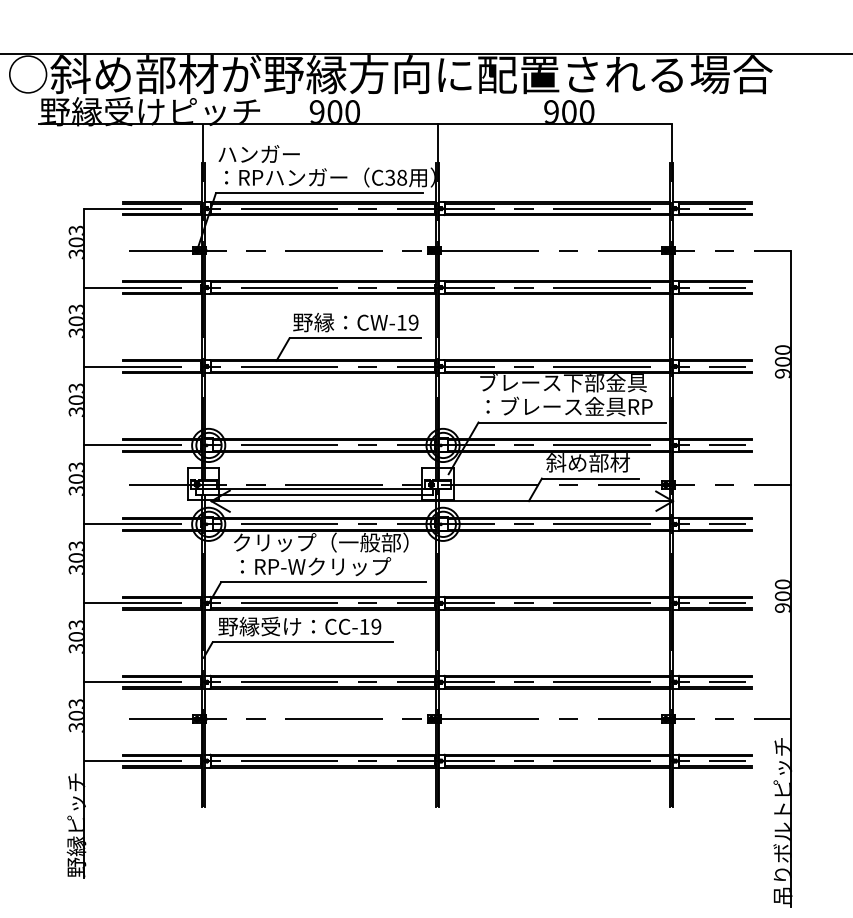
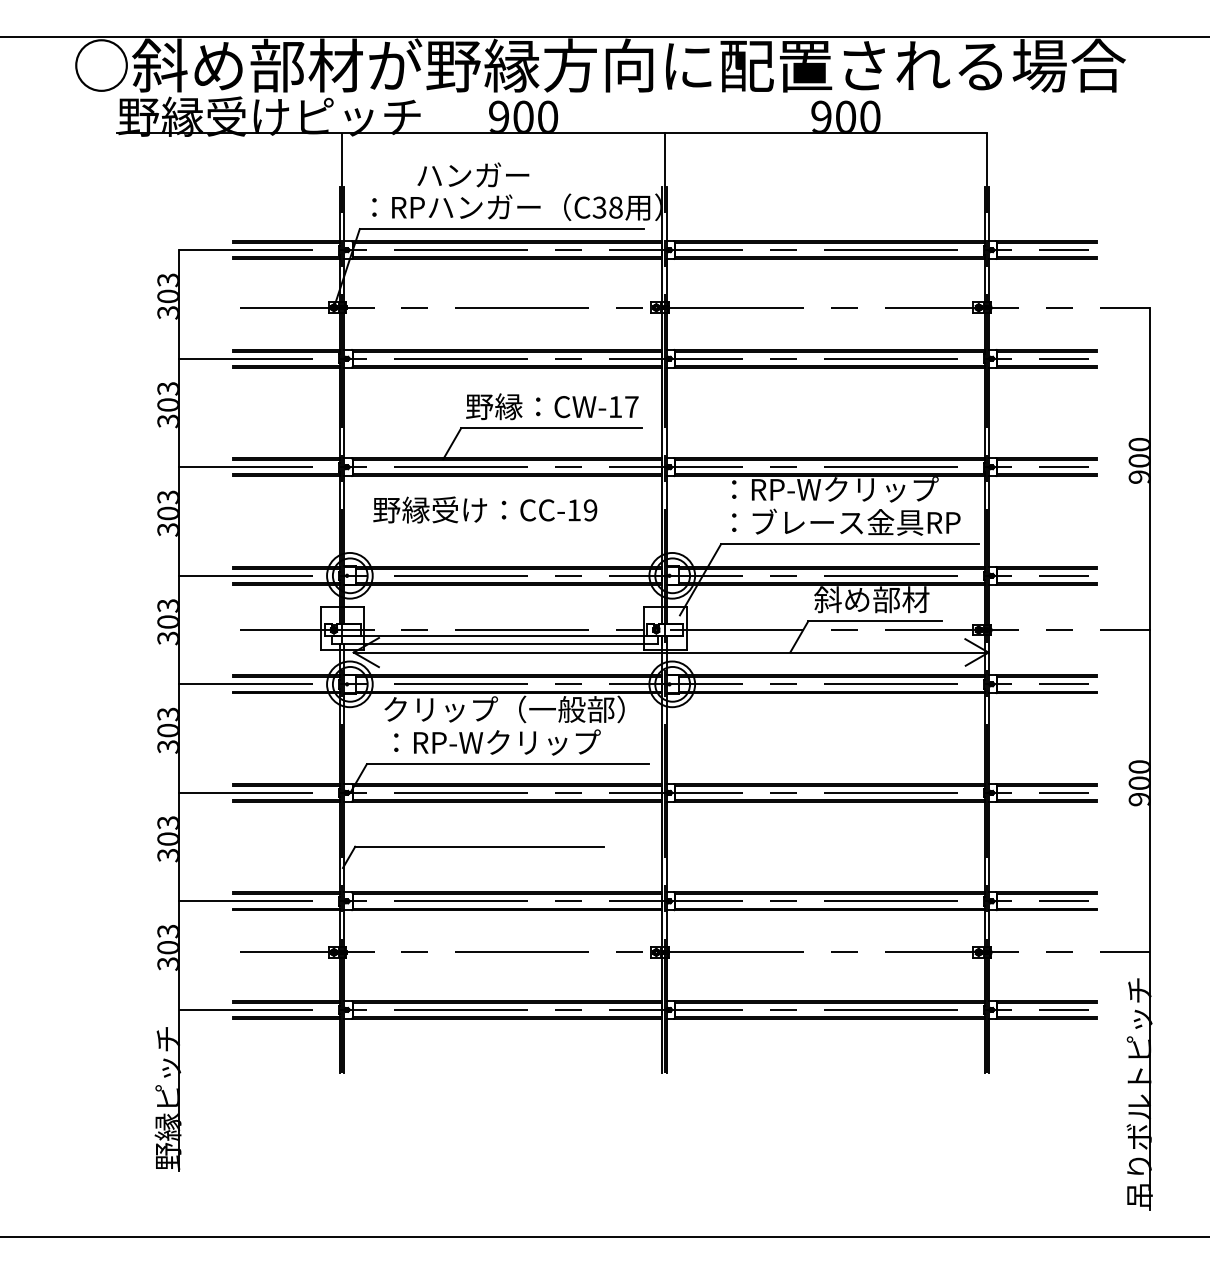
text: (259, 153) -> (473, 174), moved
text: (413, 323) -> (631, 407), CW-19 -> CW-17
text: (563, 382) -> (837, 489), ブレース下部金具 -> ：RP-Wクリップ
text: (300, 626) -> (485, 509), moved

